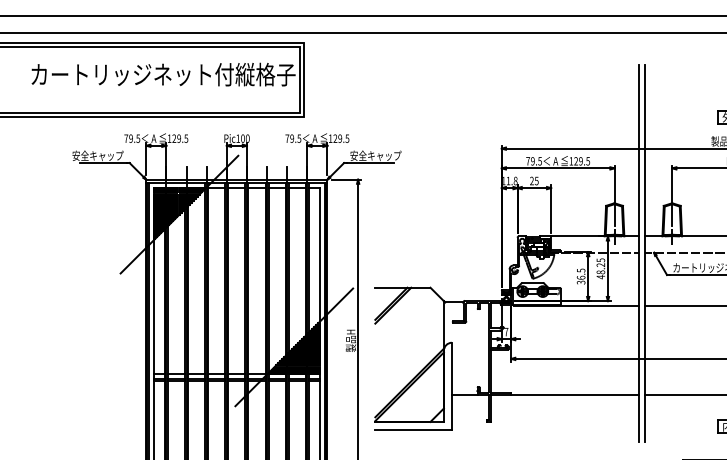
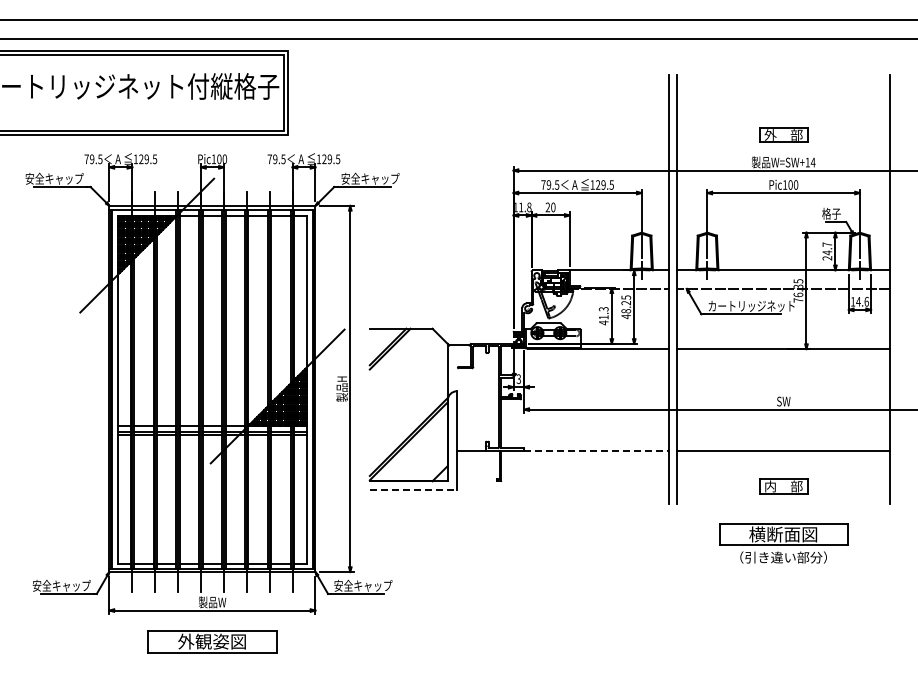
text: (536, 181) -> (553, 207), 25 -> 20
text: (580, 276) -> (603, 316), 36.5 -> 41.3
text: (506, 332) -> (518, 379), 7 -> 3
line: (575, 394) -> (597, 450), solid -> dashed
line: (413, 430) -> (413, 490), solid -> dashed

